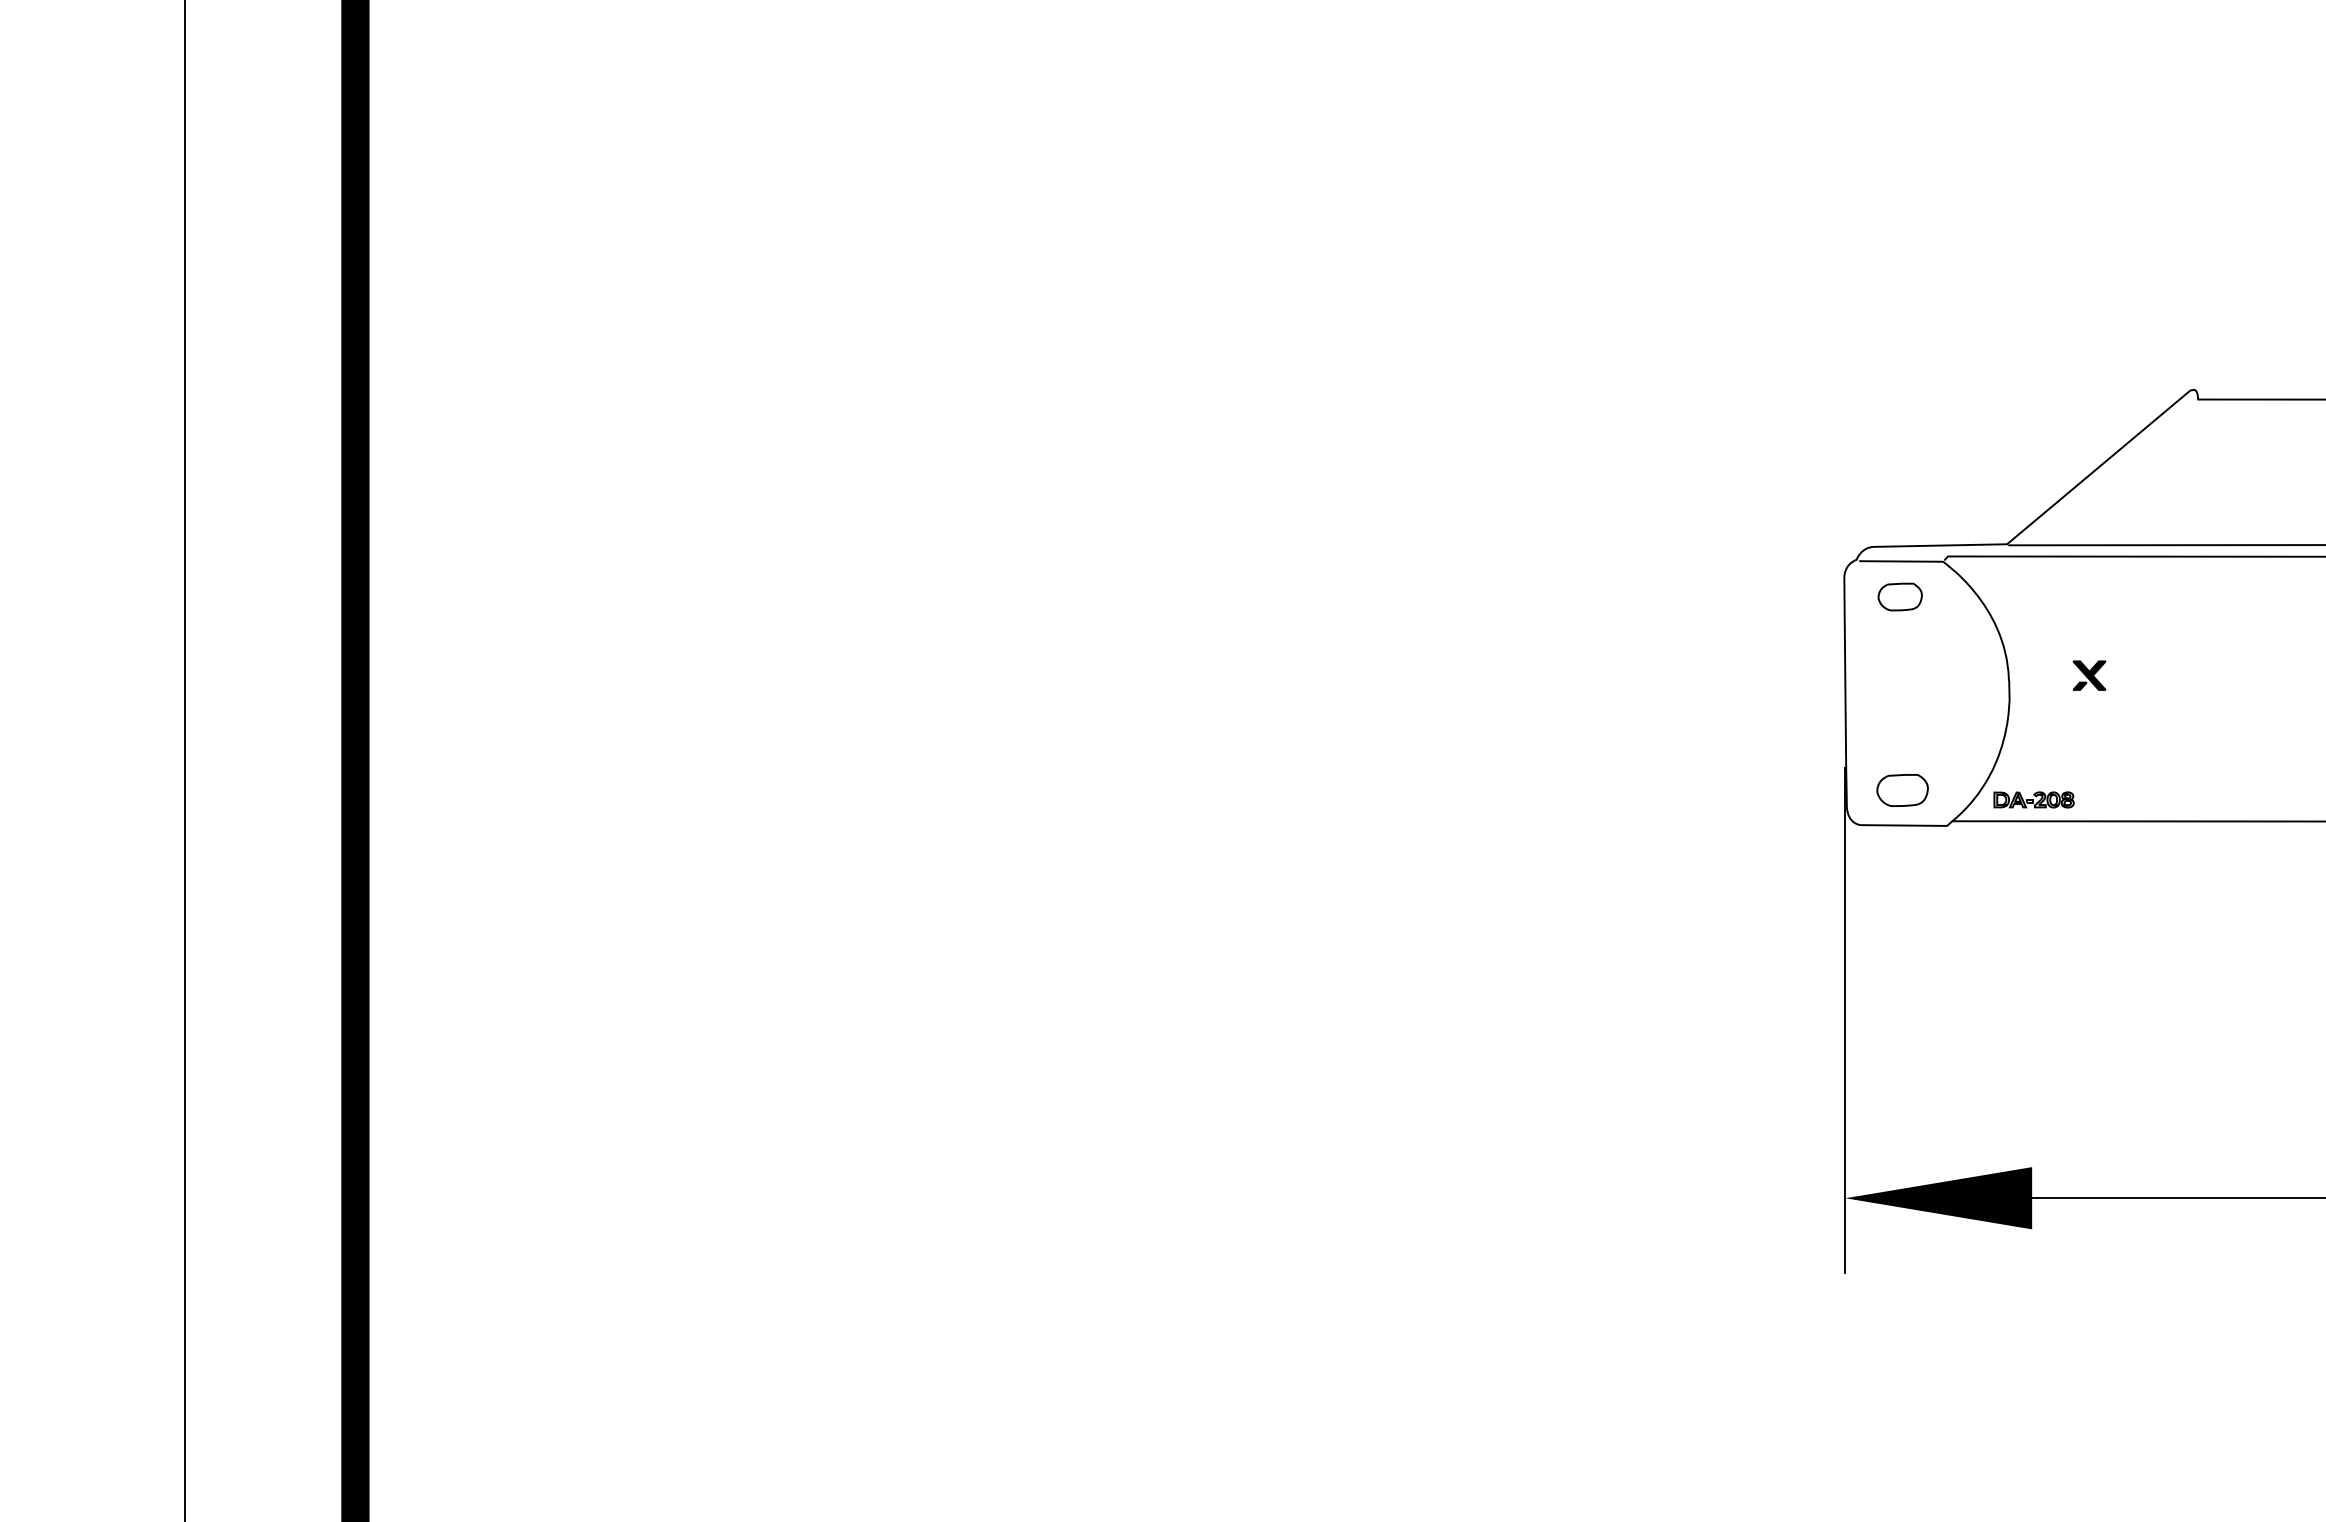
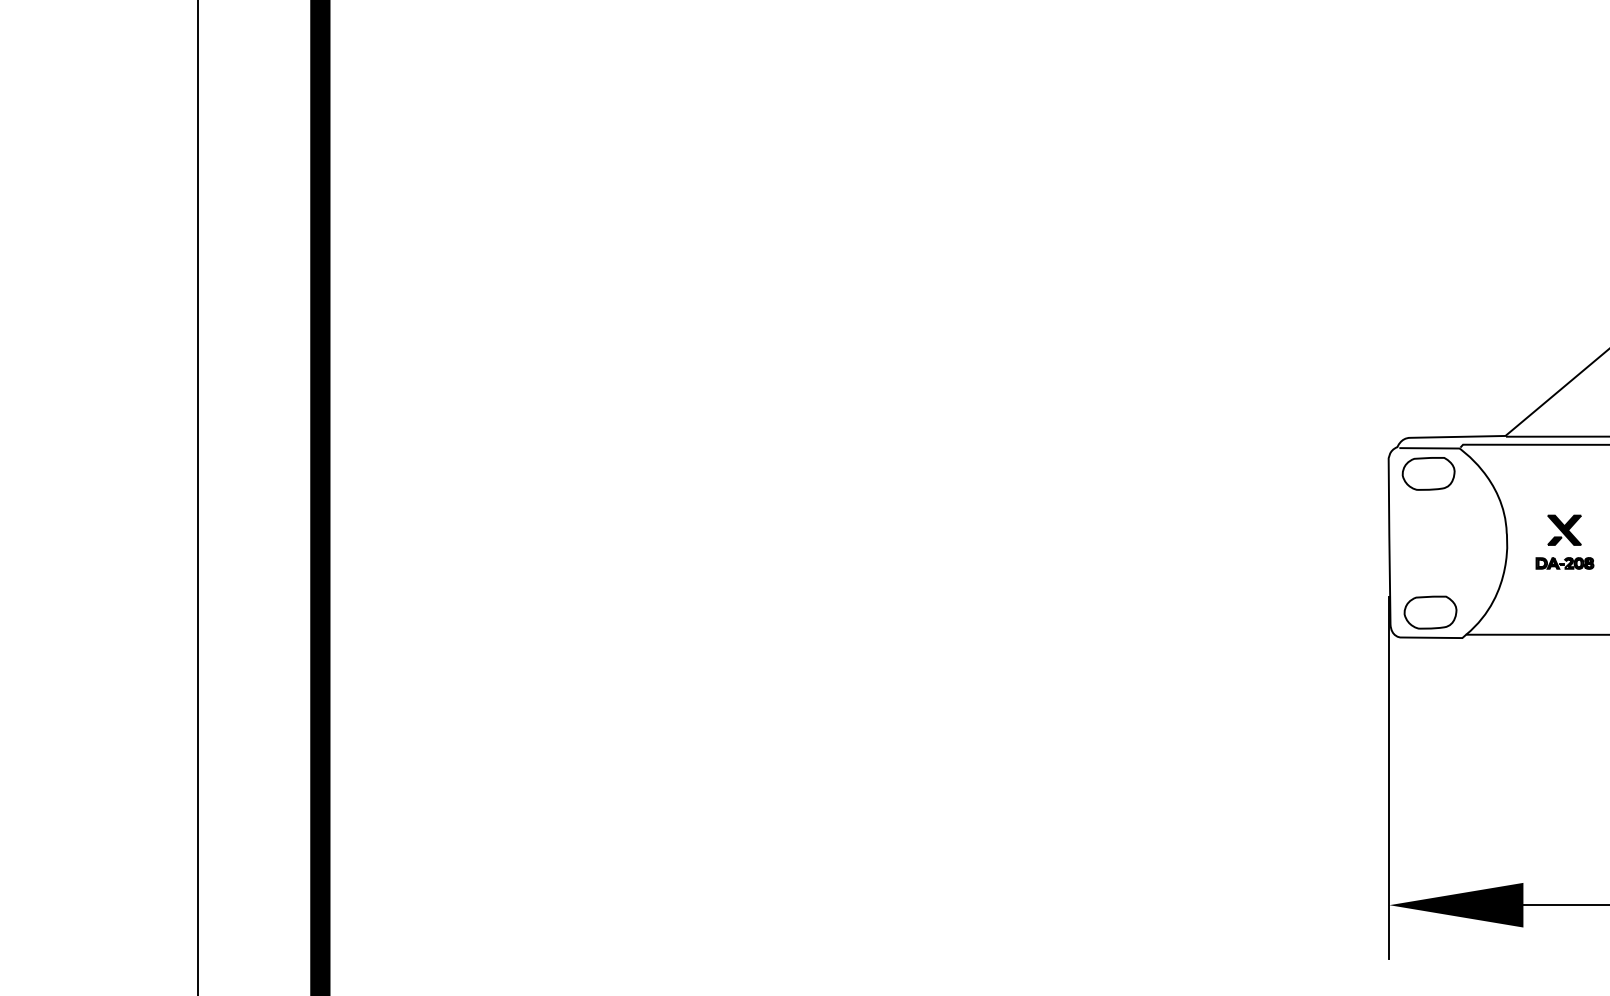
part: (1900, 596) -> (1428, 473), size x1.67
part: (2089, 675) -> (1564, 530), size x1.43
part: (1902, 790) -> (1430, 612), size x1.43
part: (2033, 799) -> (1564, 563), moved

